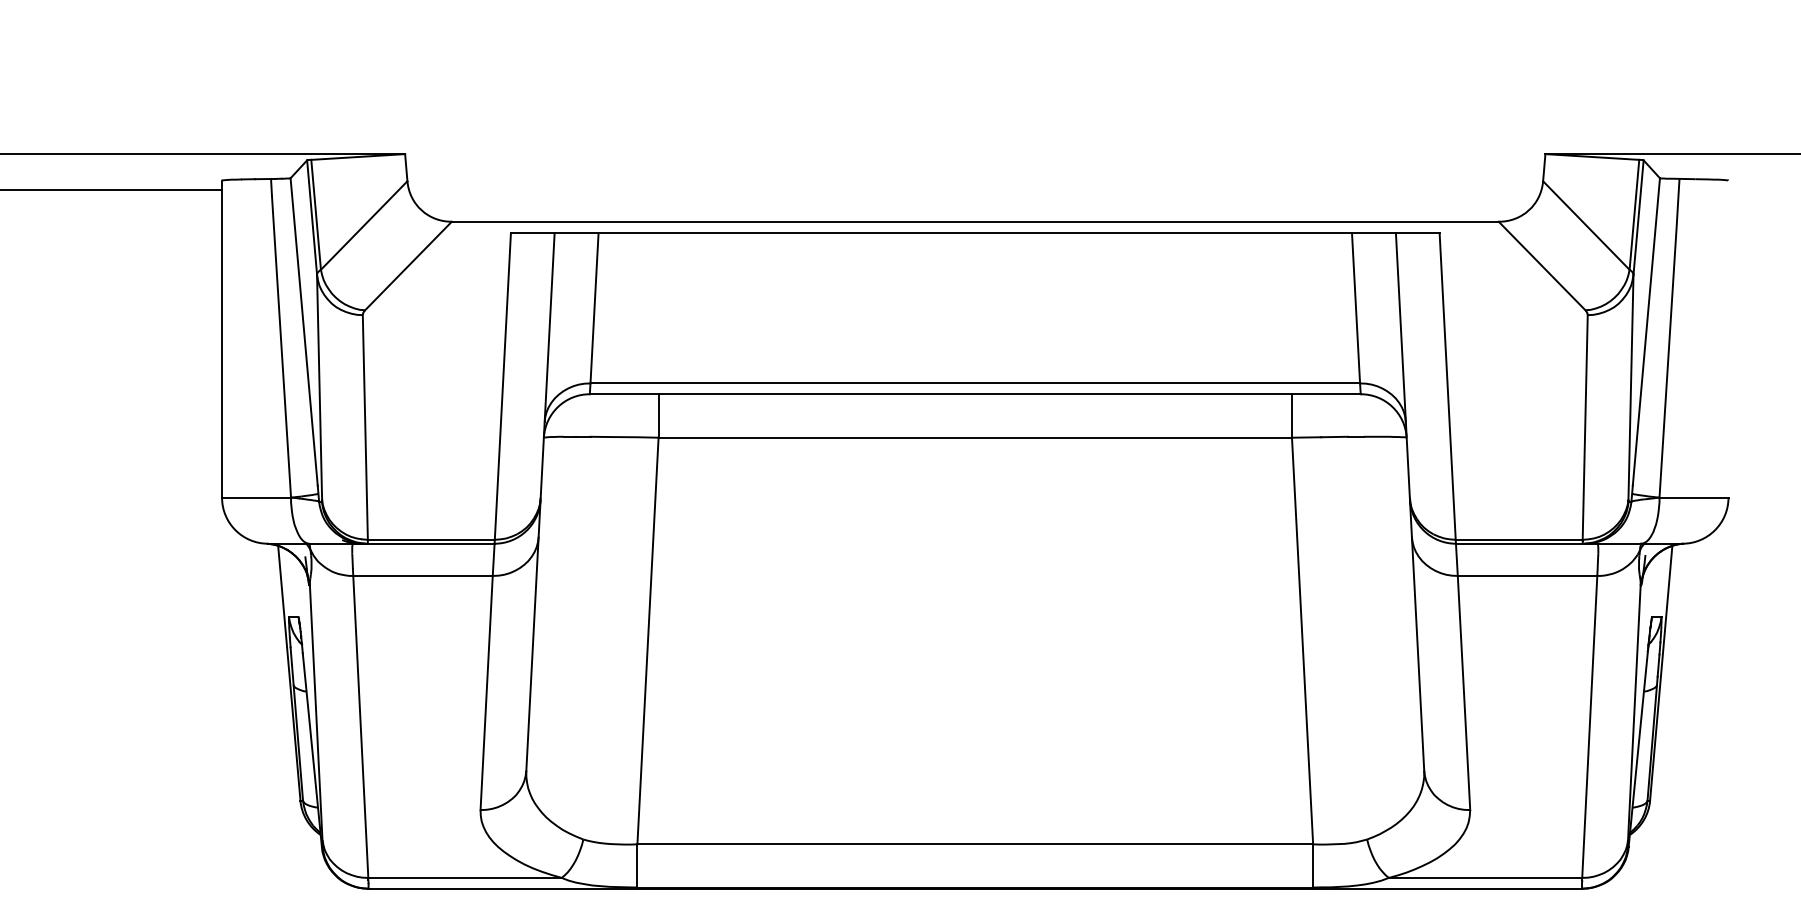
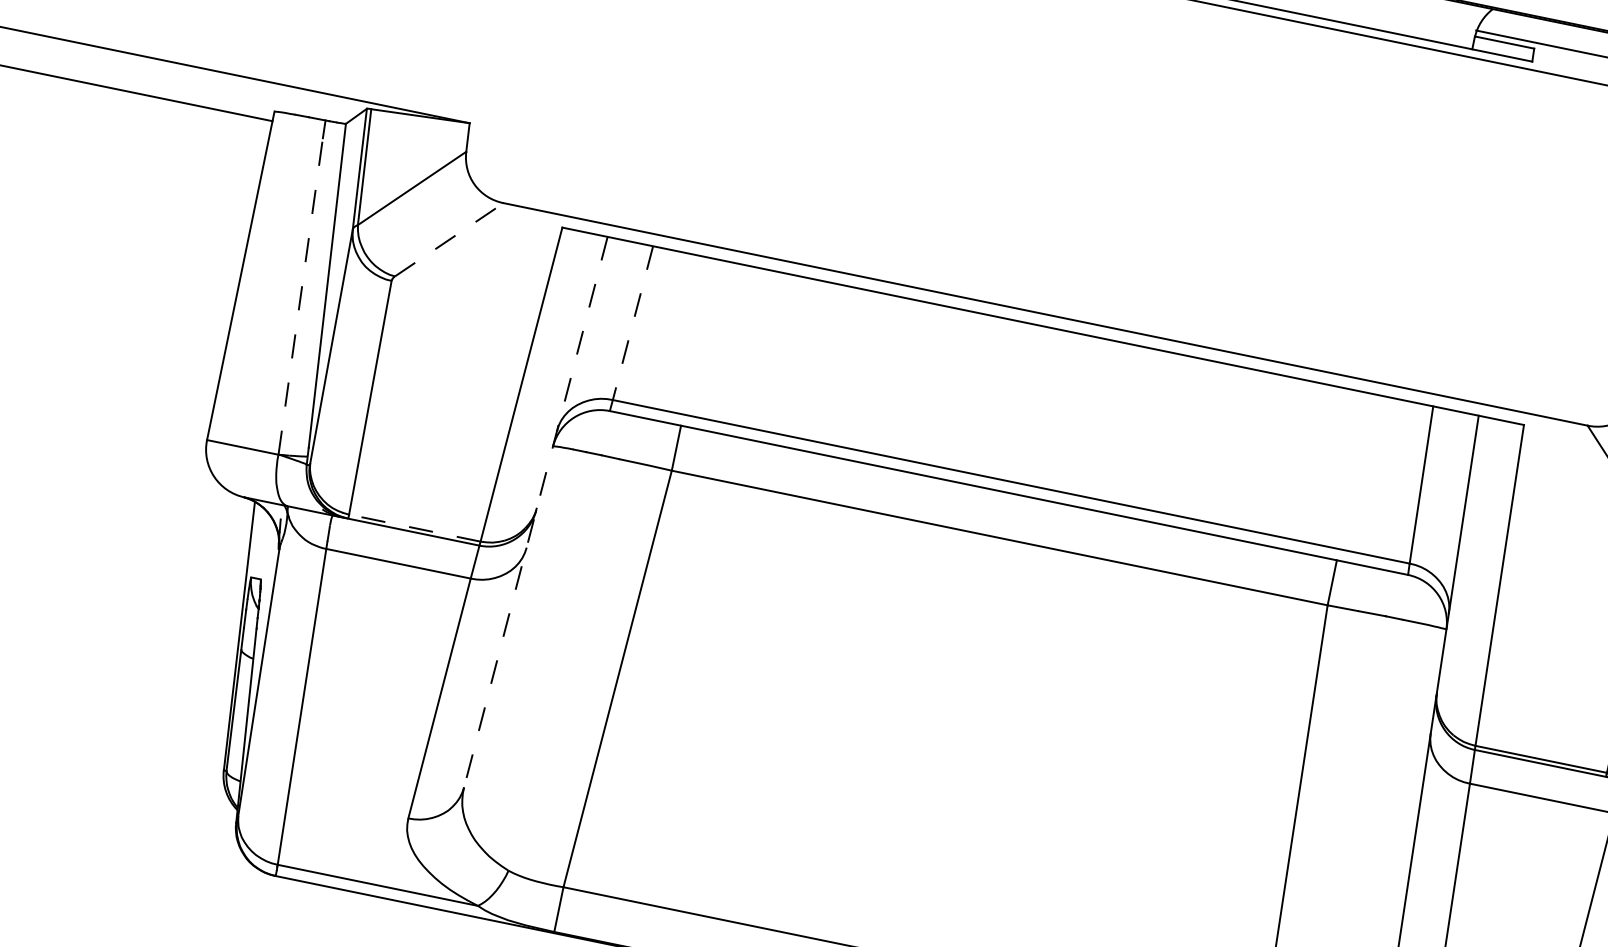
line: (408, 266) -> (449, 240), solid -> dashed
line: (594, 308) -> (632, 323), solid -> dashed
line: (281, 346) -> (300, 296), solid -> dashed
line: (540, 502) -> (535, 512), solid -> dashed
line: (430, 539) -> (414, 527), solid -> dashed

